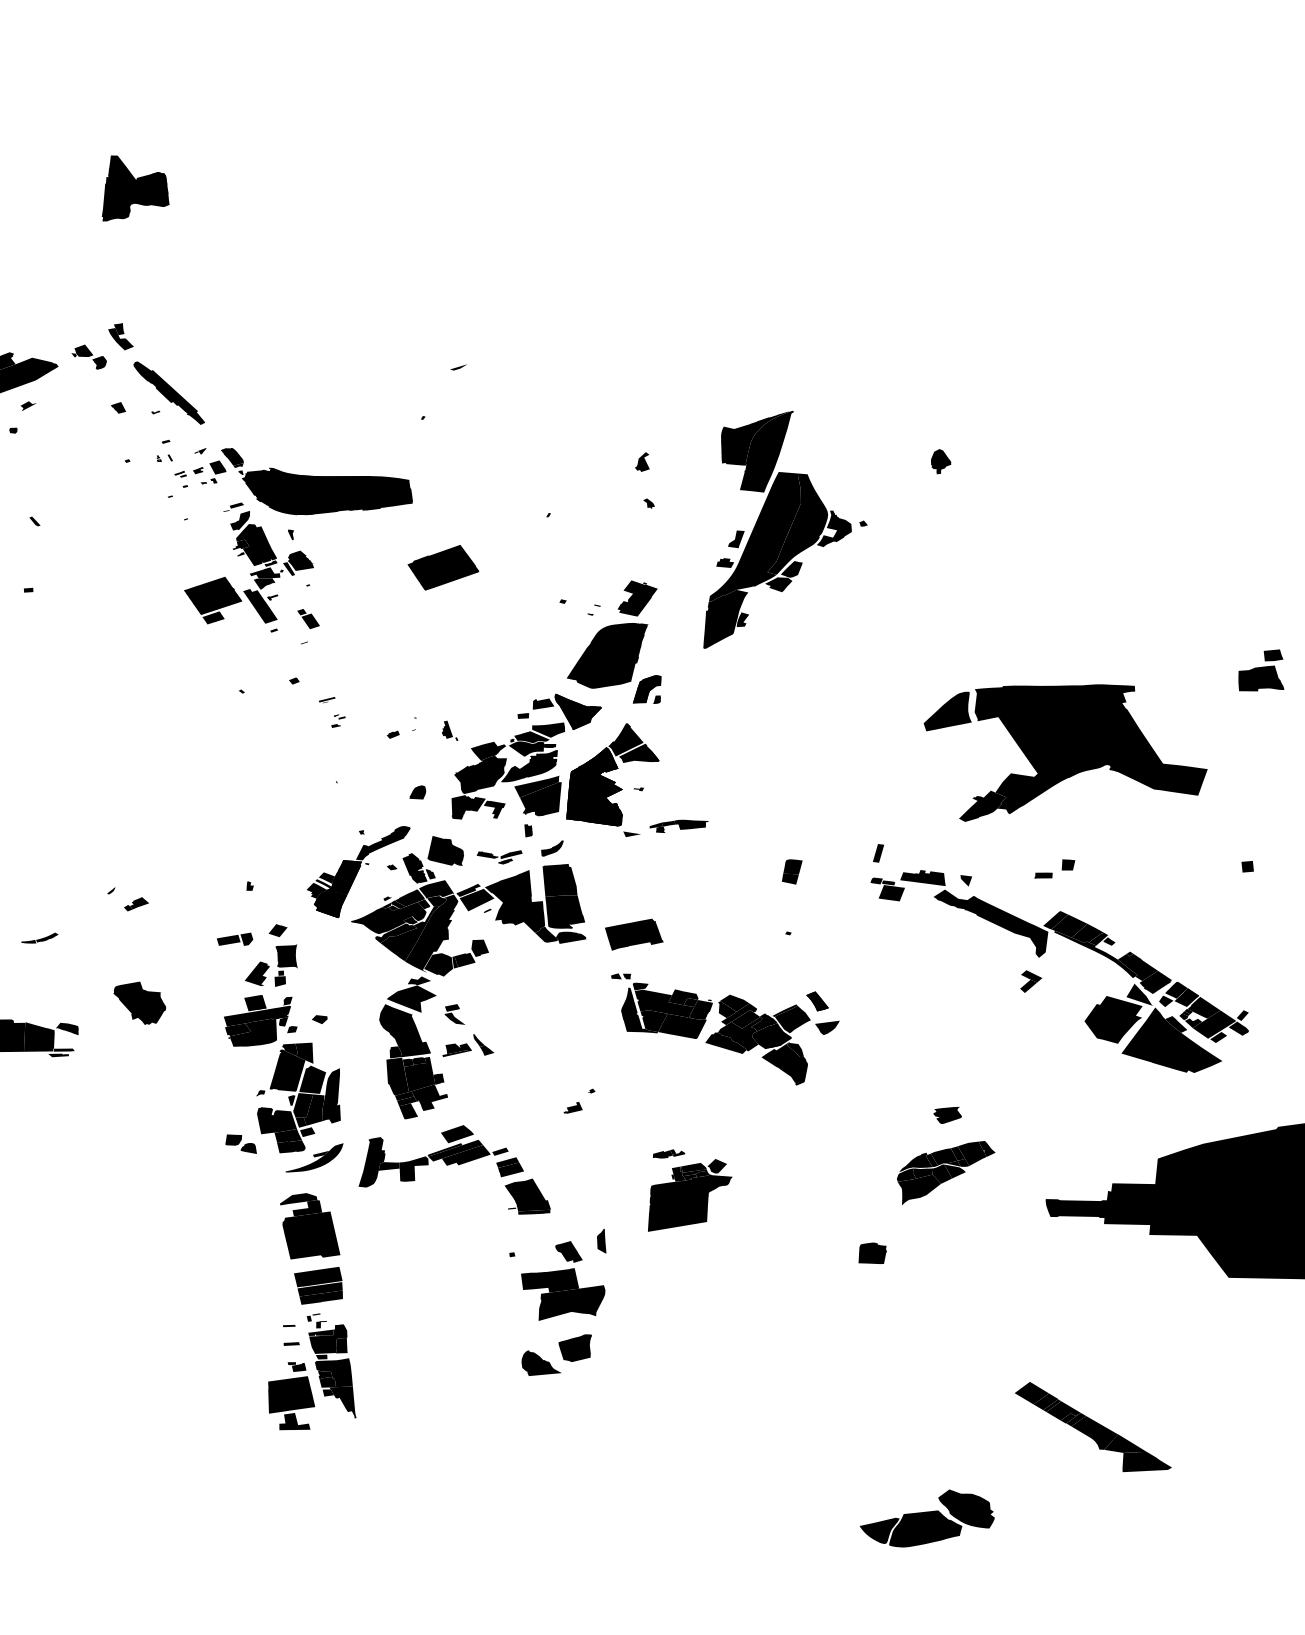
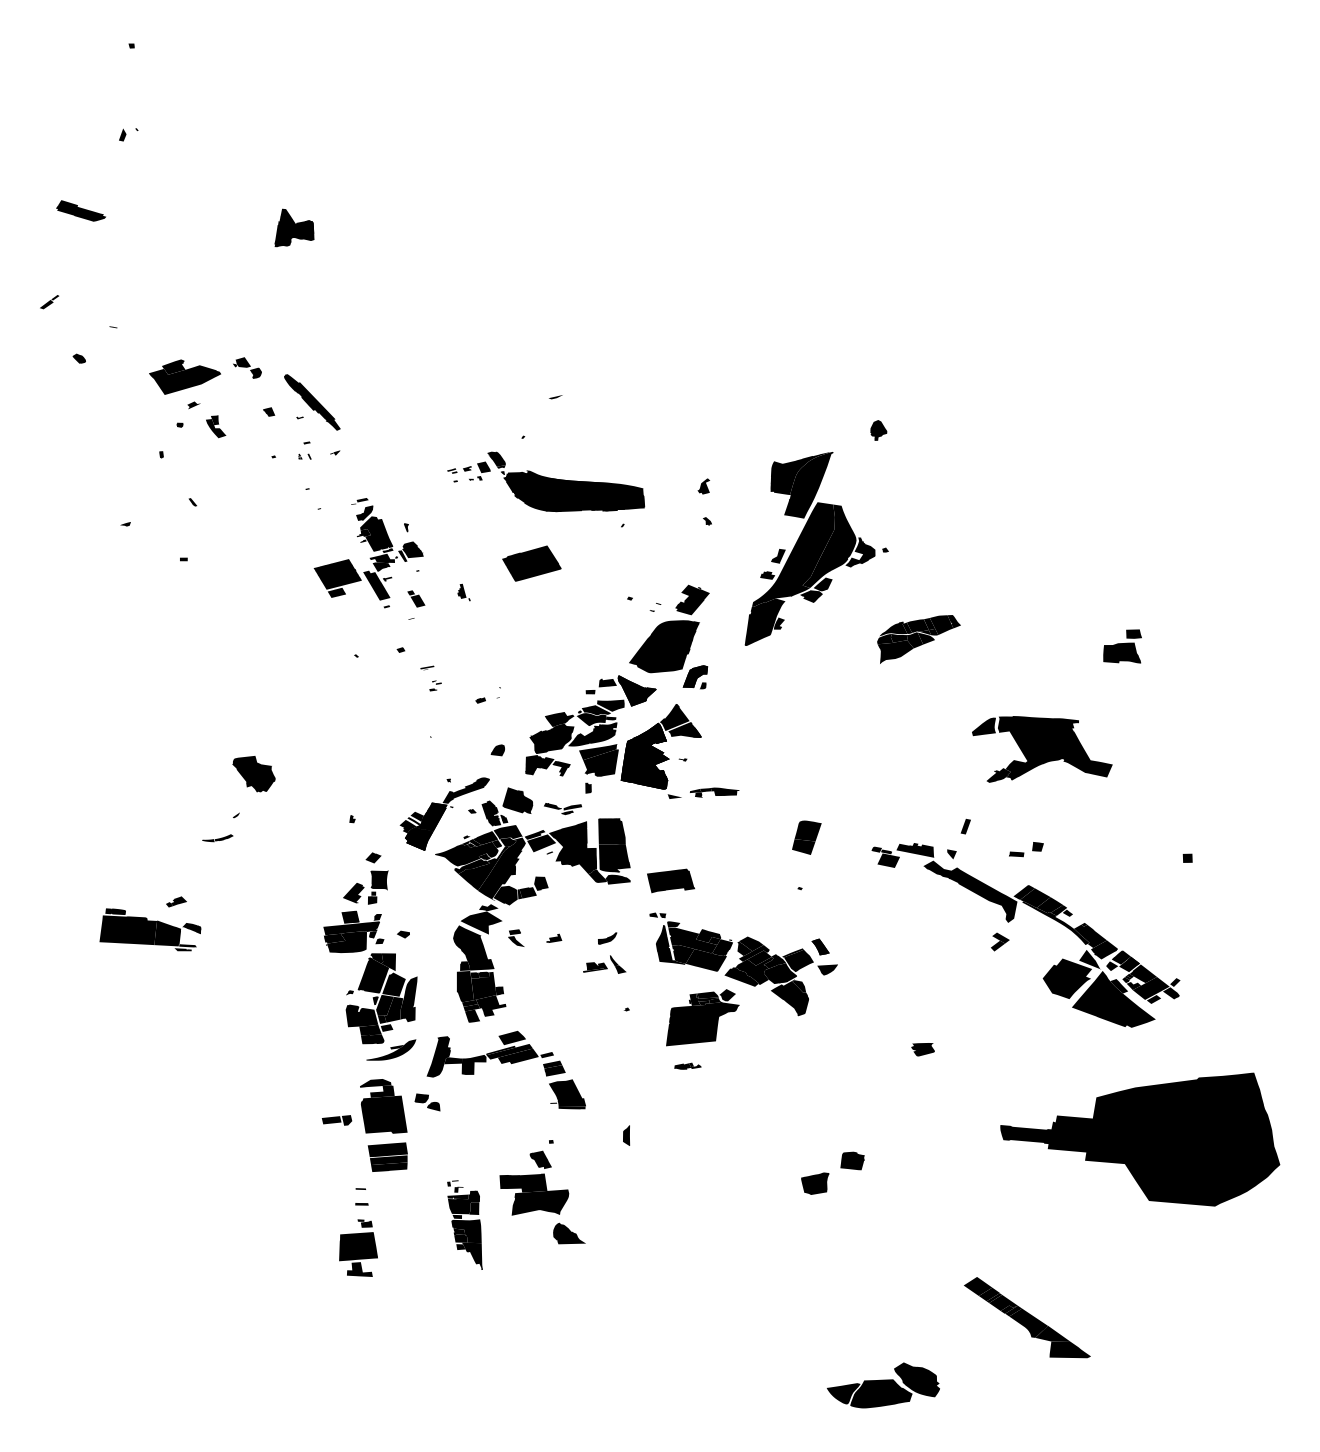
part: (134, 186) -> (294, 227), size x0.7
part: (121, 336) -> (216, 426), moved
part: (940, 461) -> (878, 430), moved
part: (293, 479) -> (546, 481), moved
part: (1260, 671) -> (1122, 646), moved
part: (449, 731) -> (463, 592), moved
part: (1066, 748) -> (1042, 749), size x0.6
part: (552, 848) -> (607, 938), moved
part: (878, 853) -> (965, 826), moved
part: (791, 870) -> (806, 836), size x1.6
part: (136, 903) -> (176, 901), moved
part: (39, 938) -> (217, 838), moved
part: (235, 940) -> (337, 1120), moved
part: (139, 1003) -> (253, 774), moved
part: (467, 1045) -> (604, 964), moved
part: (573, 1106) -> (554, 937), moved
part: (240, 1144) -> (427, 1102), moved
part: (945, 1172) -> (918, 639), moved
part: (689, 1194) -> (702, 1017), moved
part: (563, 1279) -> (534, 1182), moved
part: (576, 1348) -> (815, 1183), moved
part: (330, 1365) -> (464, 1224), moved

